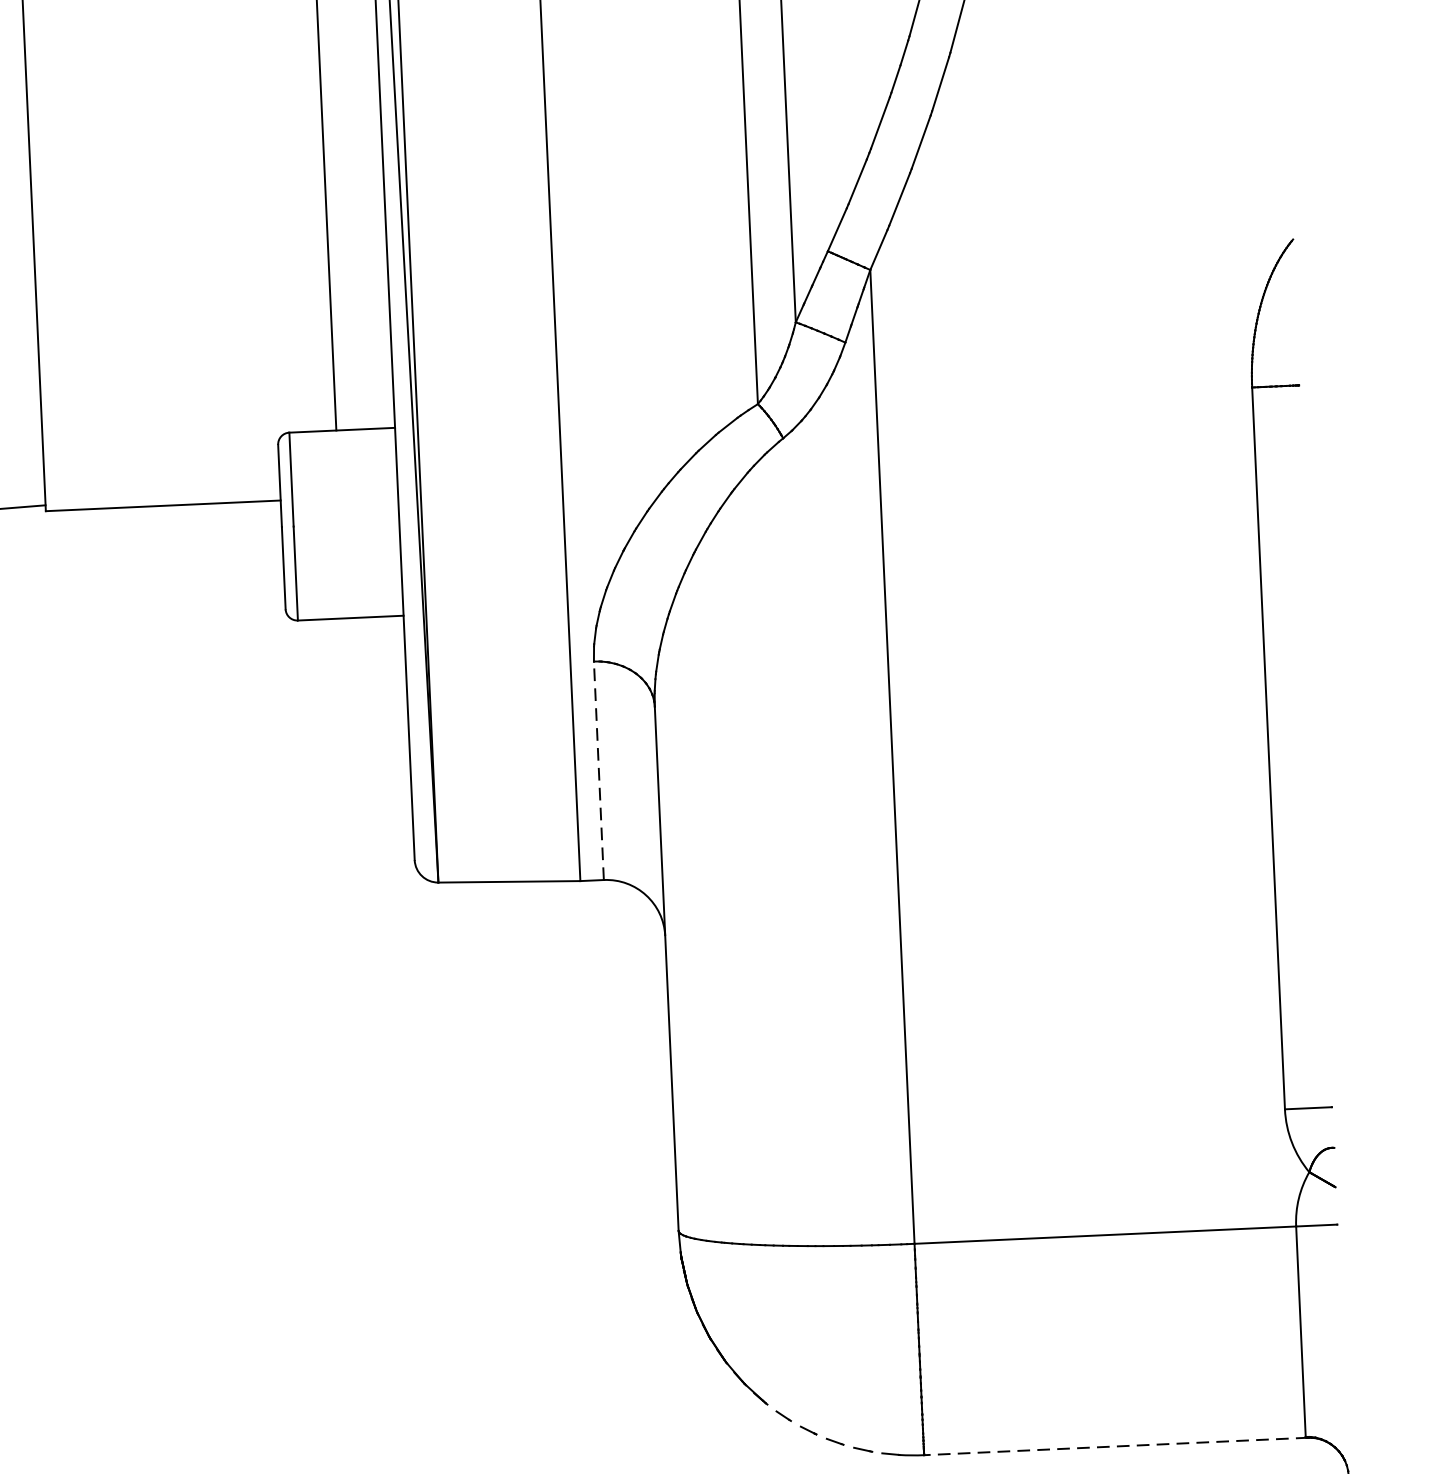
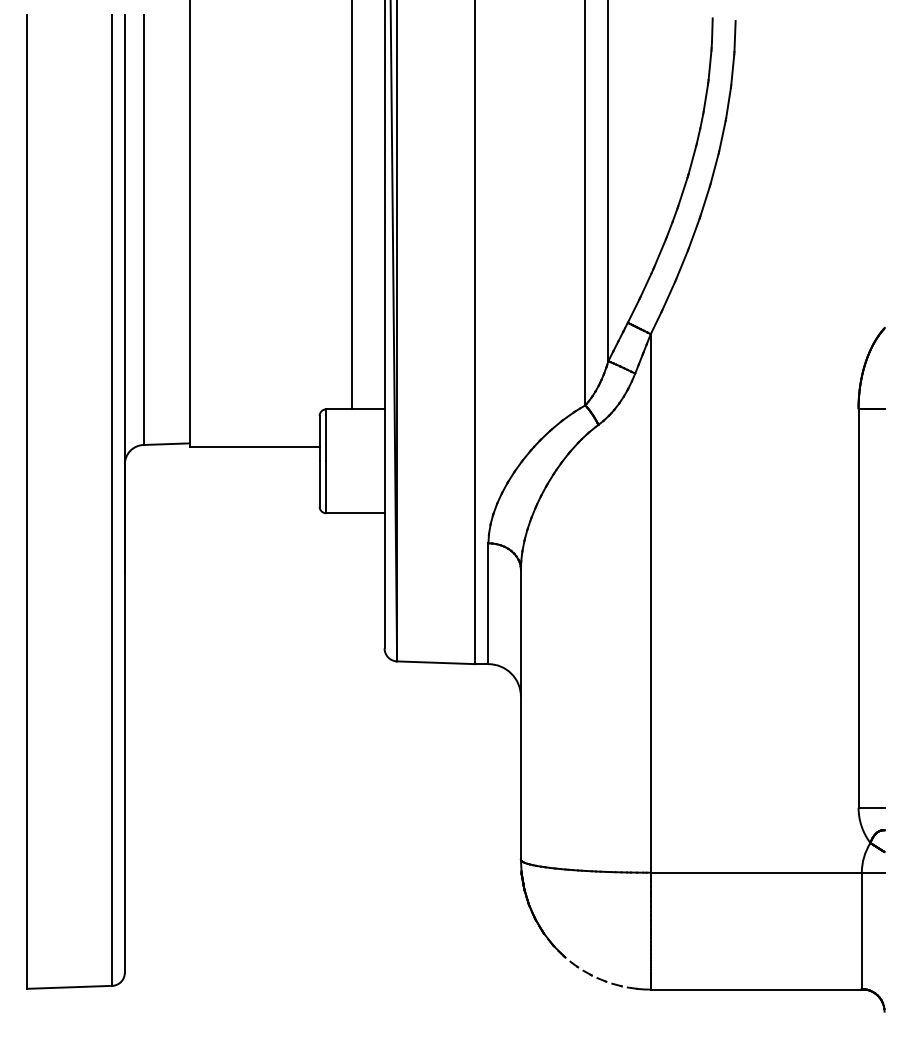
line: (598, 770) -> (488, 603), dashed -> solid
line: (1115, 1446) -> (756, 989), dashed -> solid

